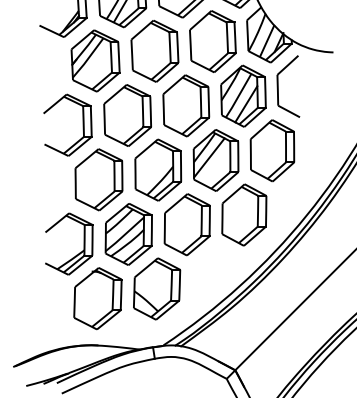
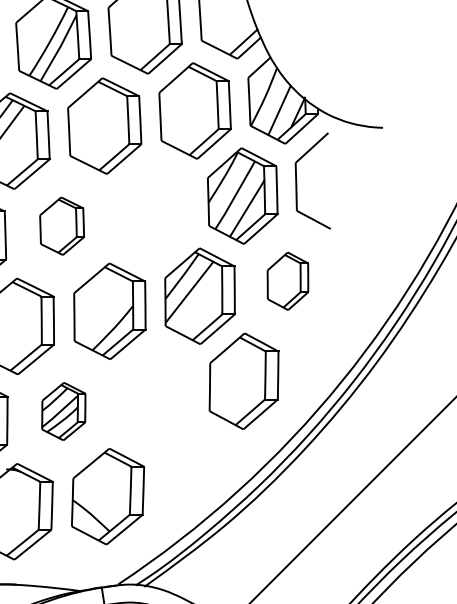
part: (186, 105) -> (153, 210), removed
part: (127, 115) -> (61, 226), size x0.6
part: (272, 150) -> (287, 280), size x0.6
part: (186, 224) -> (153, 396), removed
part: (128, 234) -> (63, 411), size x0.6

